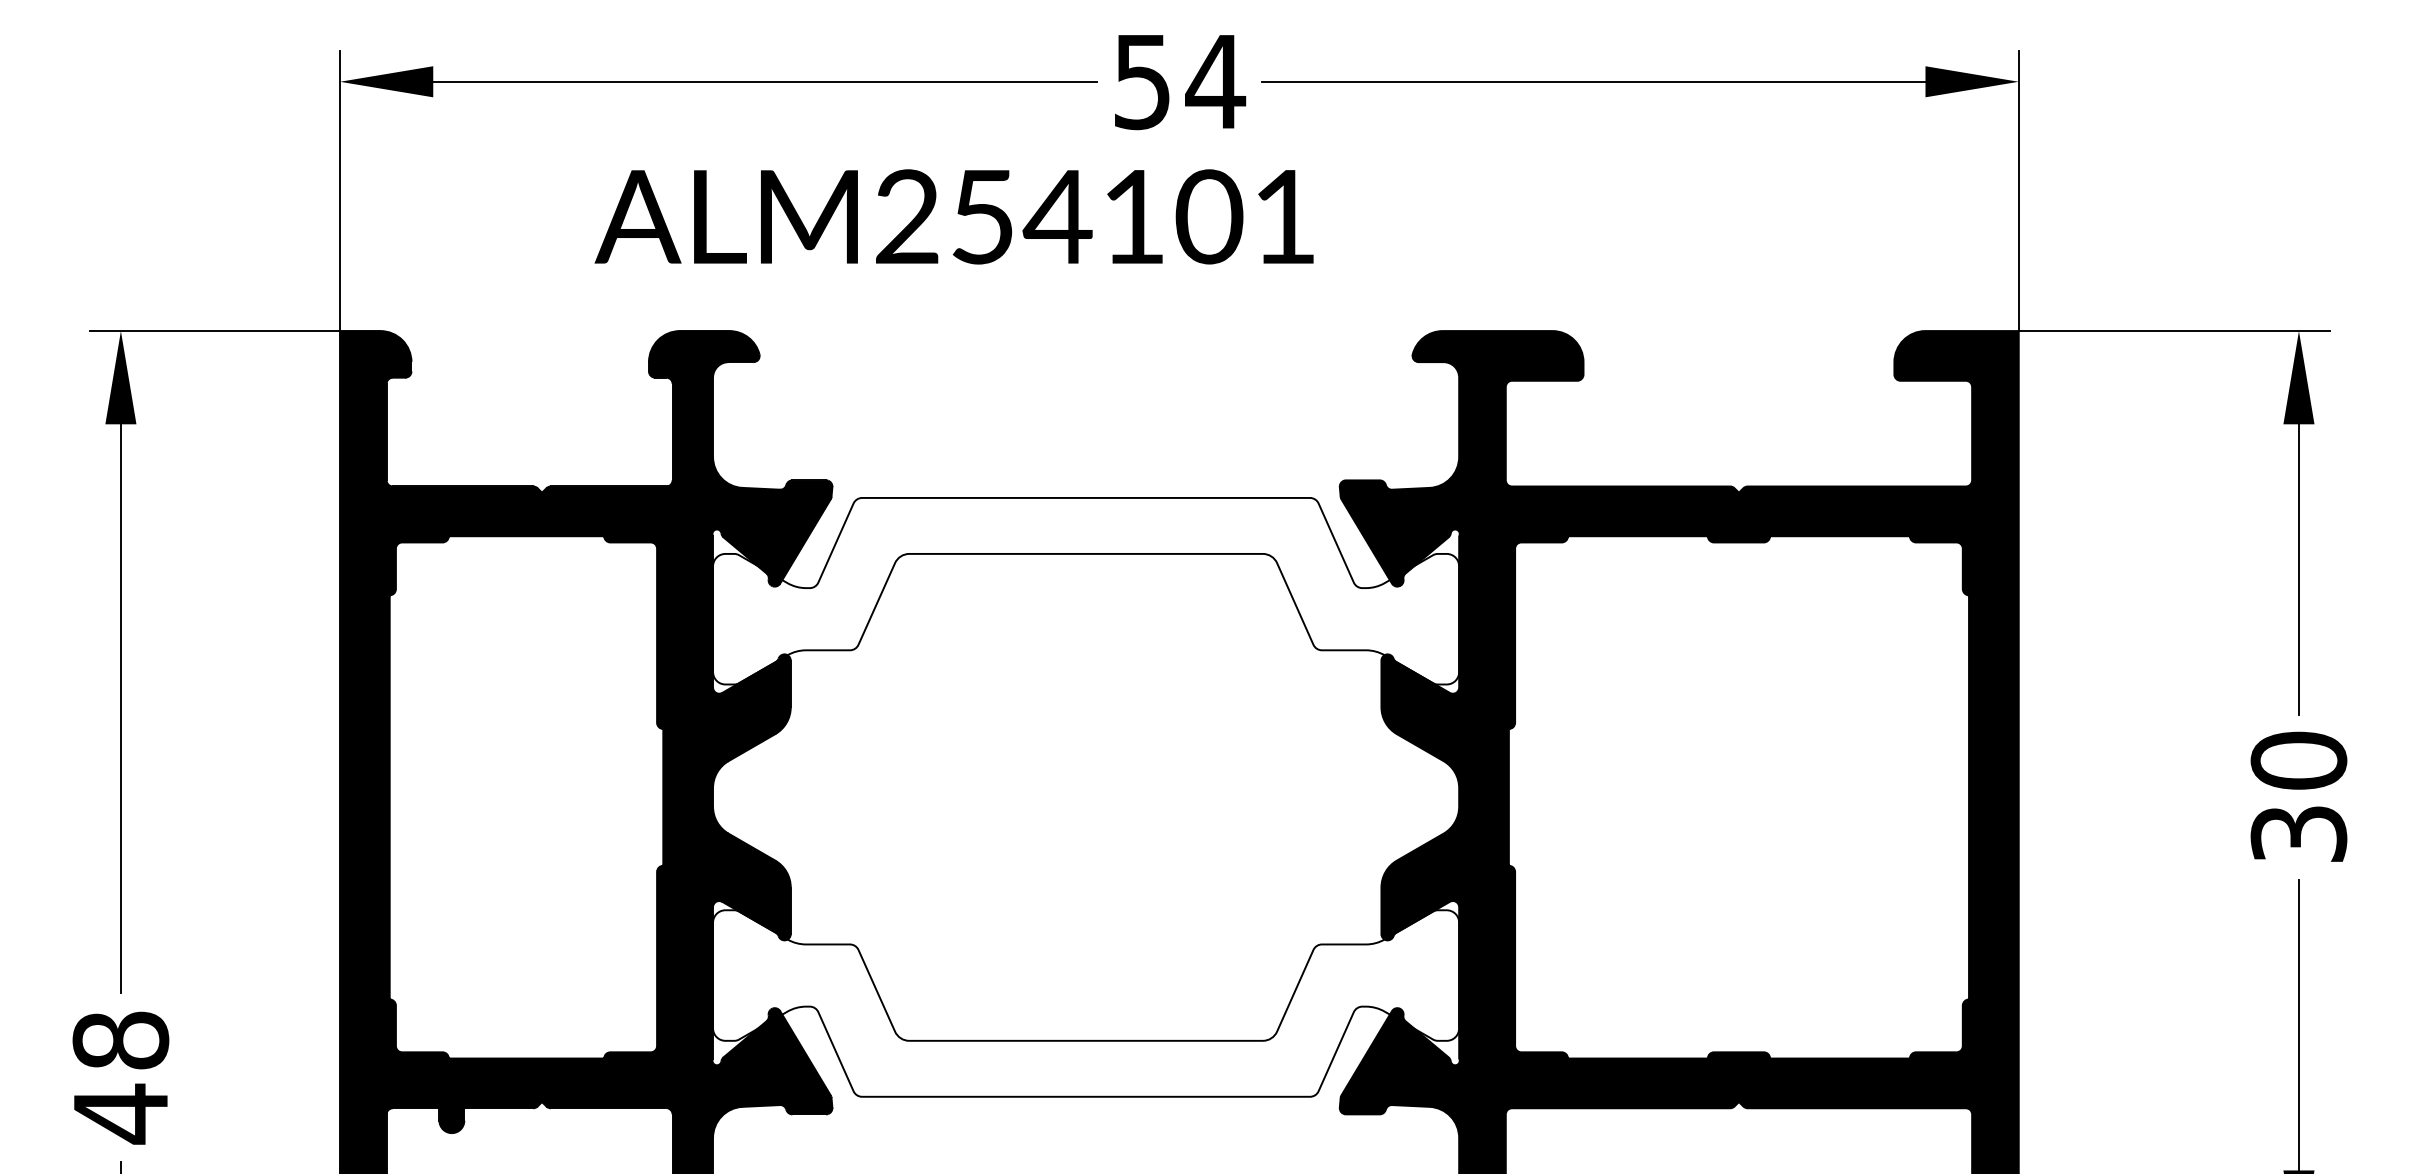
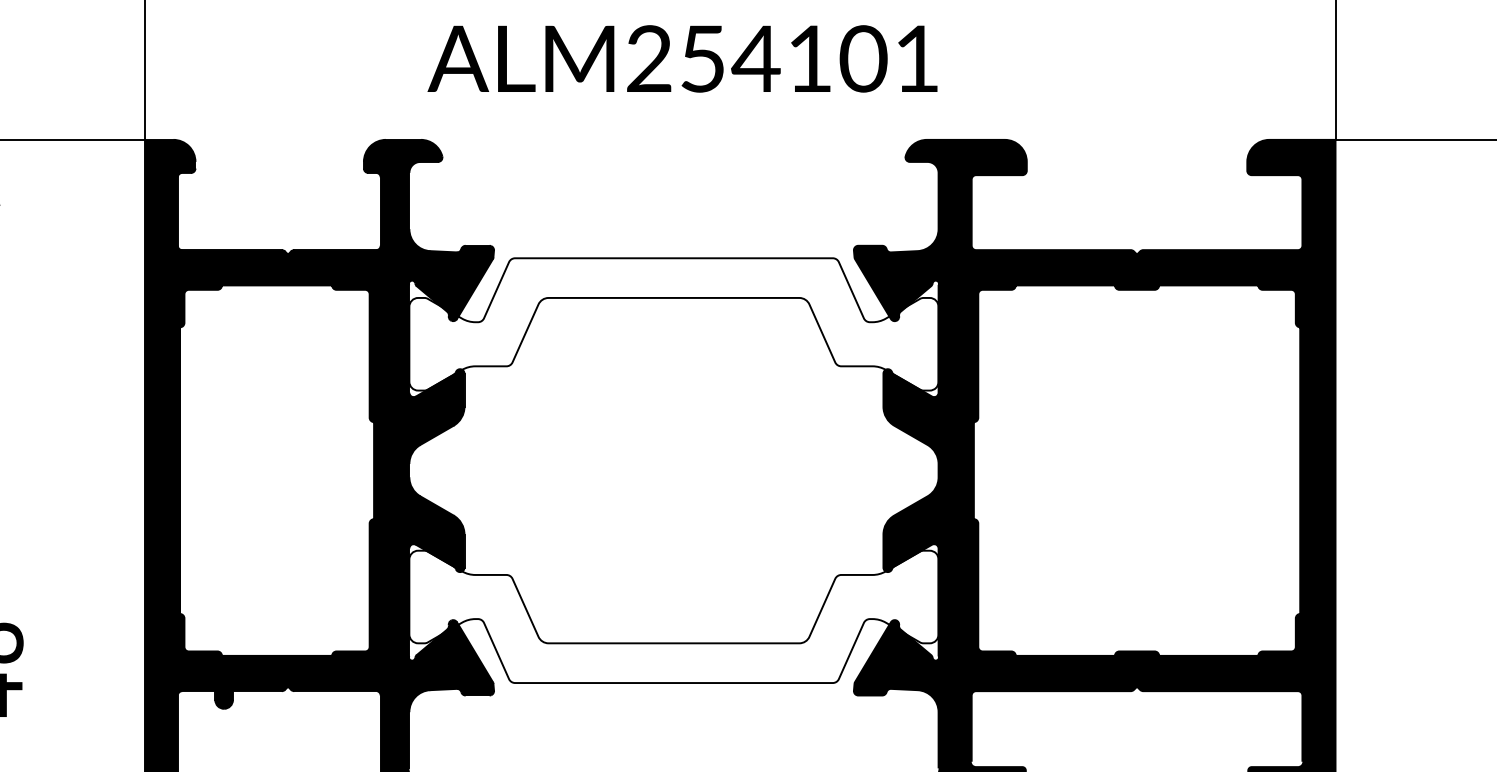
text: (953, 216) -> (682, 58), moved

